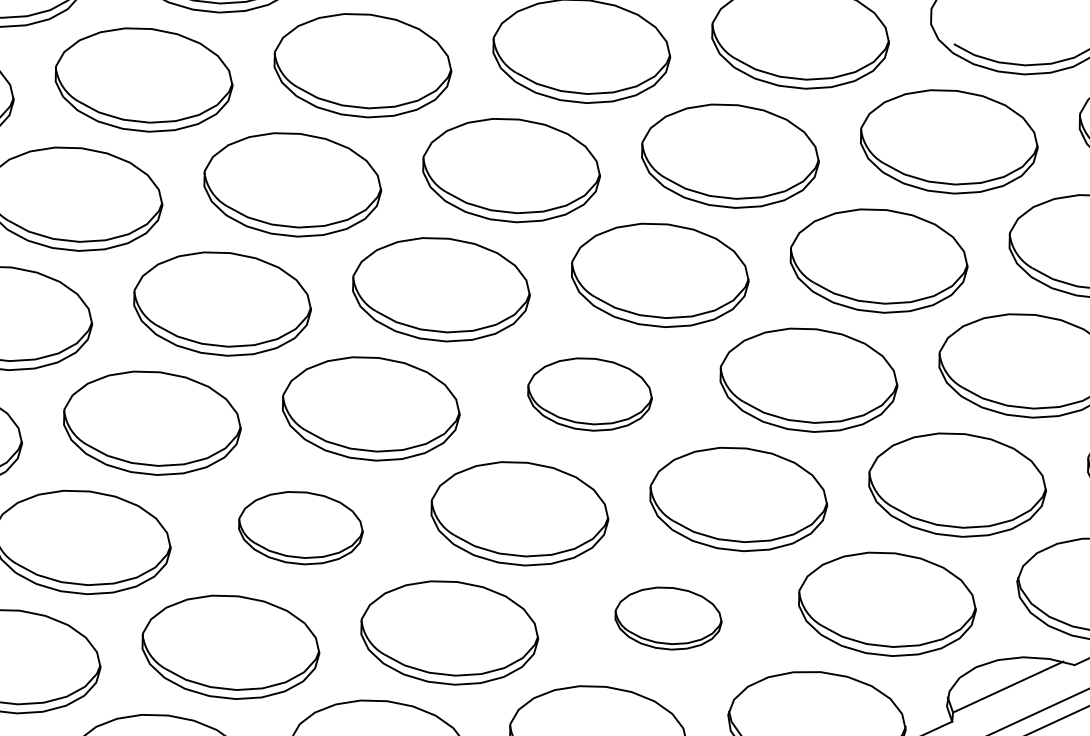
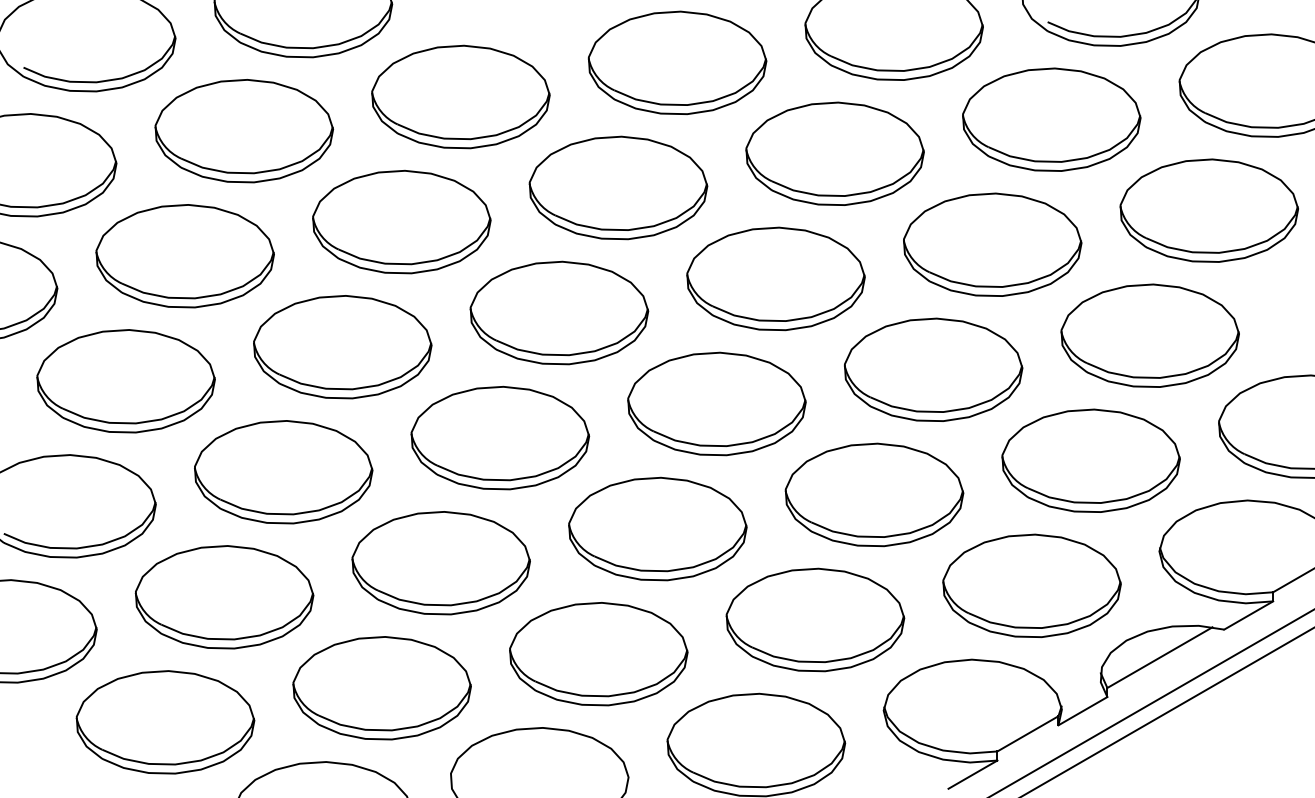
part: (589, 393) -> (716, 403), size x1.43
part: (300, 528) -> (440, 563), size x1.43
part: (668, 617) -> (815, 619), size x1.67

